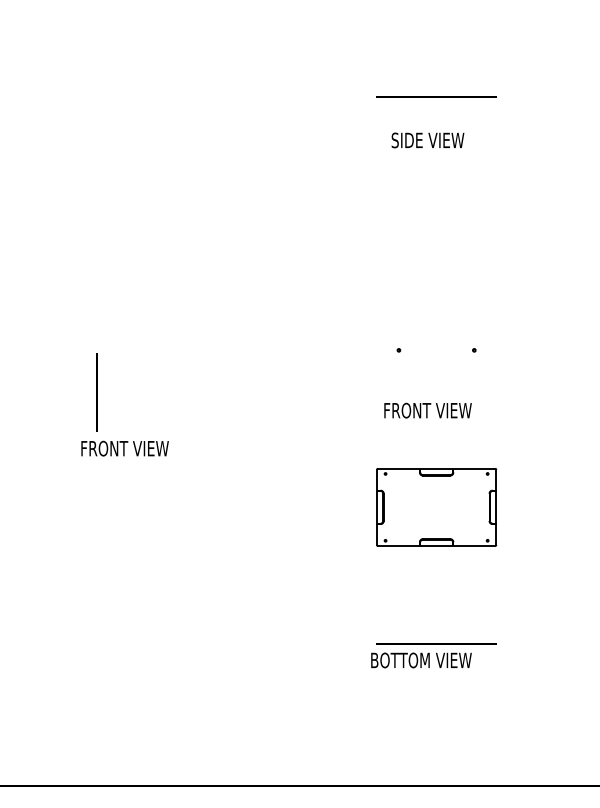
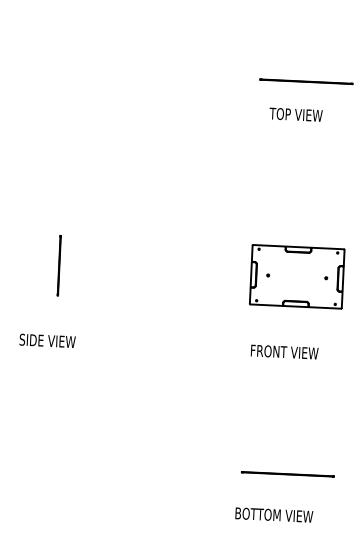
text: (427, 140) -> (297, 114), SIDE VIEW -> TOP VIEW
line: (96, 392) -> (59, 265), moved
text: (427, 410) -> (284, 351), moved
text: (124, 448) -> (53, 341), FRONT VIEW -> SIDE VIEW
part: (436, 507) -> (297, 276), moved
line: (436, 643) -> (287, 474), moved

